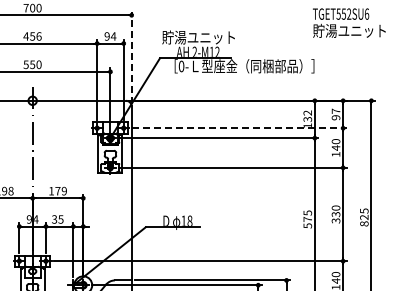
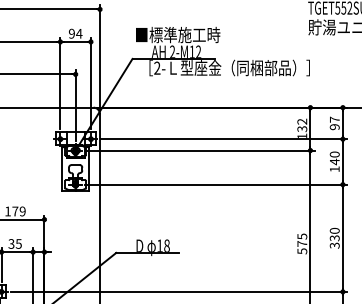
text: (199, 37) -> (177, 34), 貯湯ユニット -> ■標準施工時
line: (131, 57) -> (99, 57), dashed -> solid
text: (181, 66) -> (157, 68), 0- -> 2-
line: (239, 128) -> (223, 139), dashed -> solid

